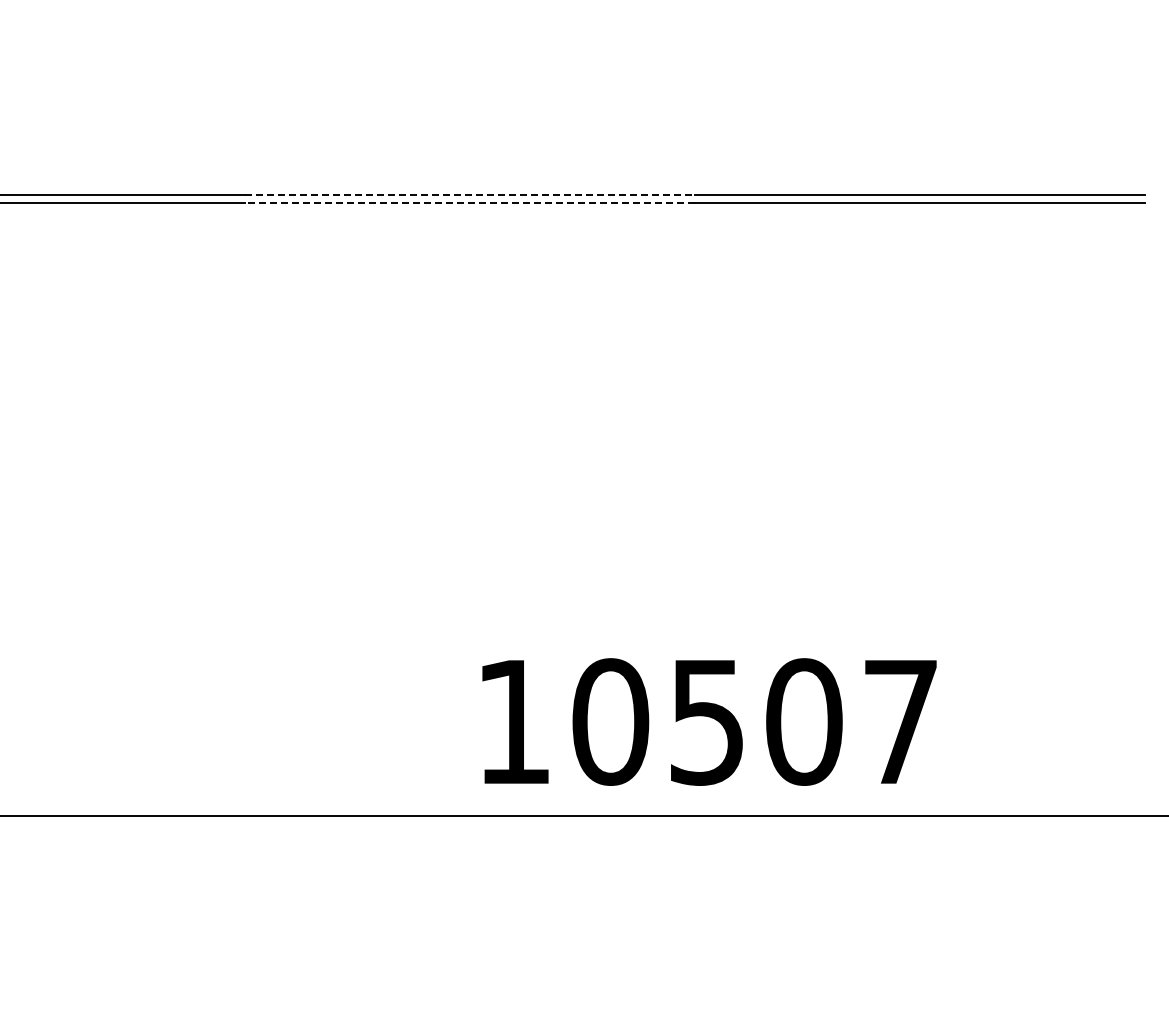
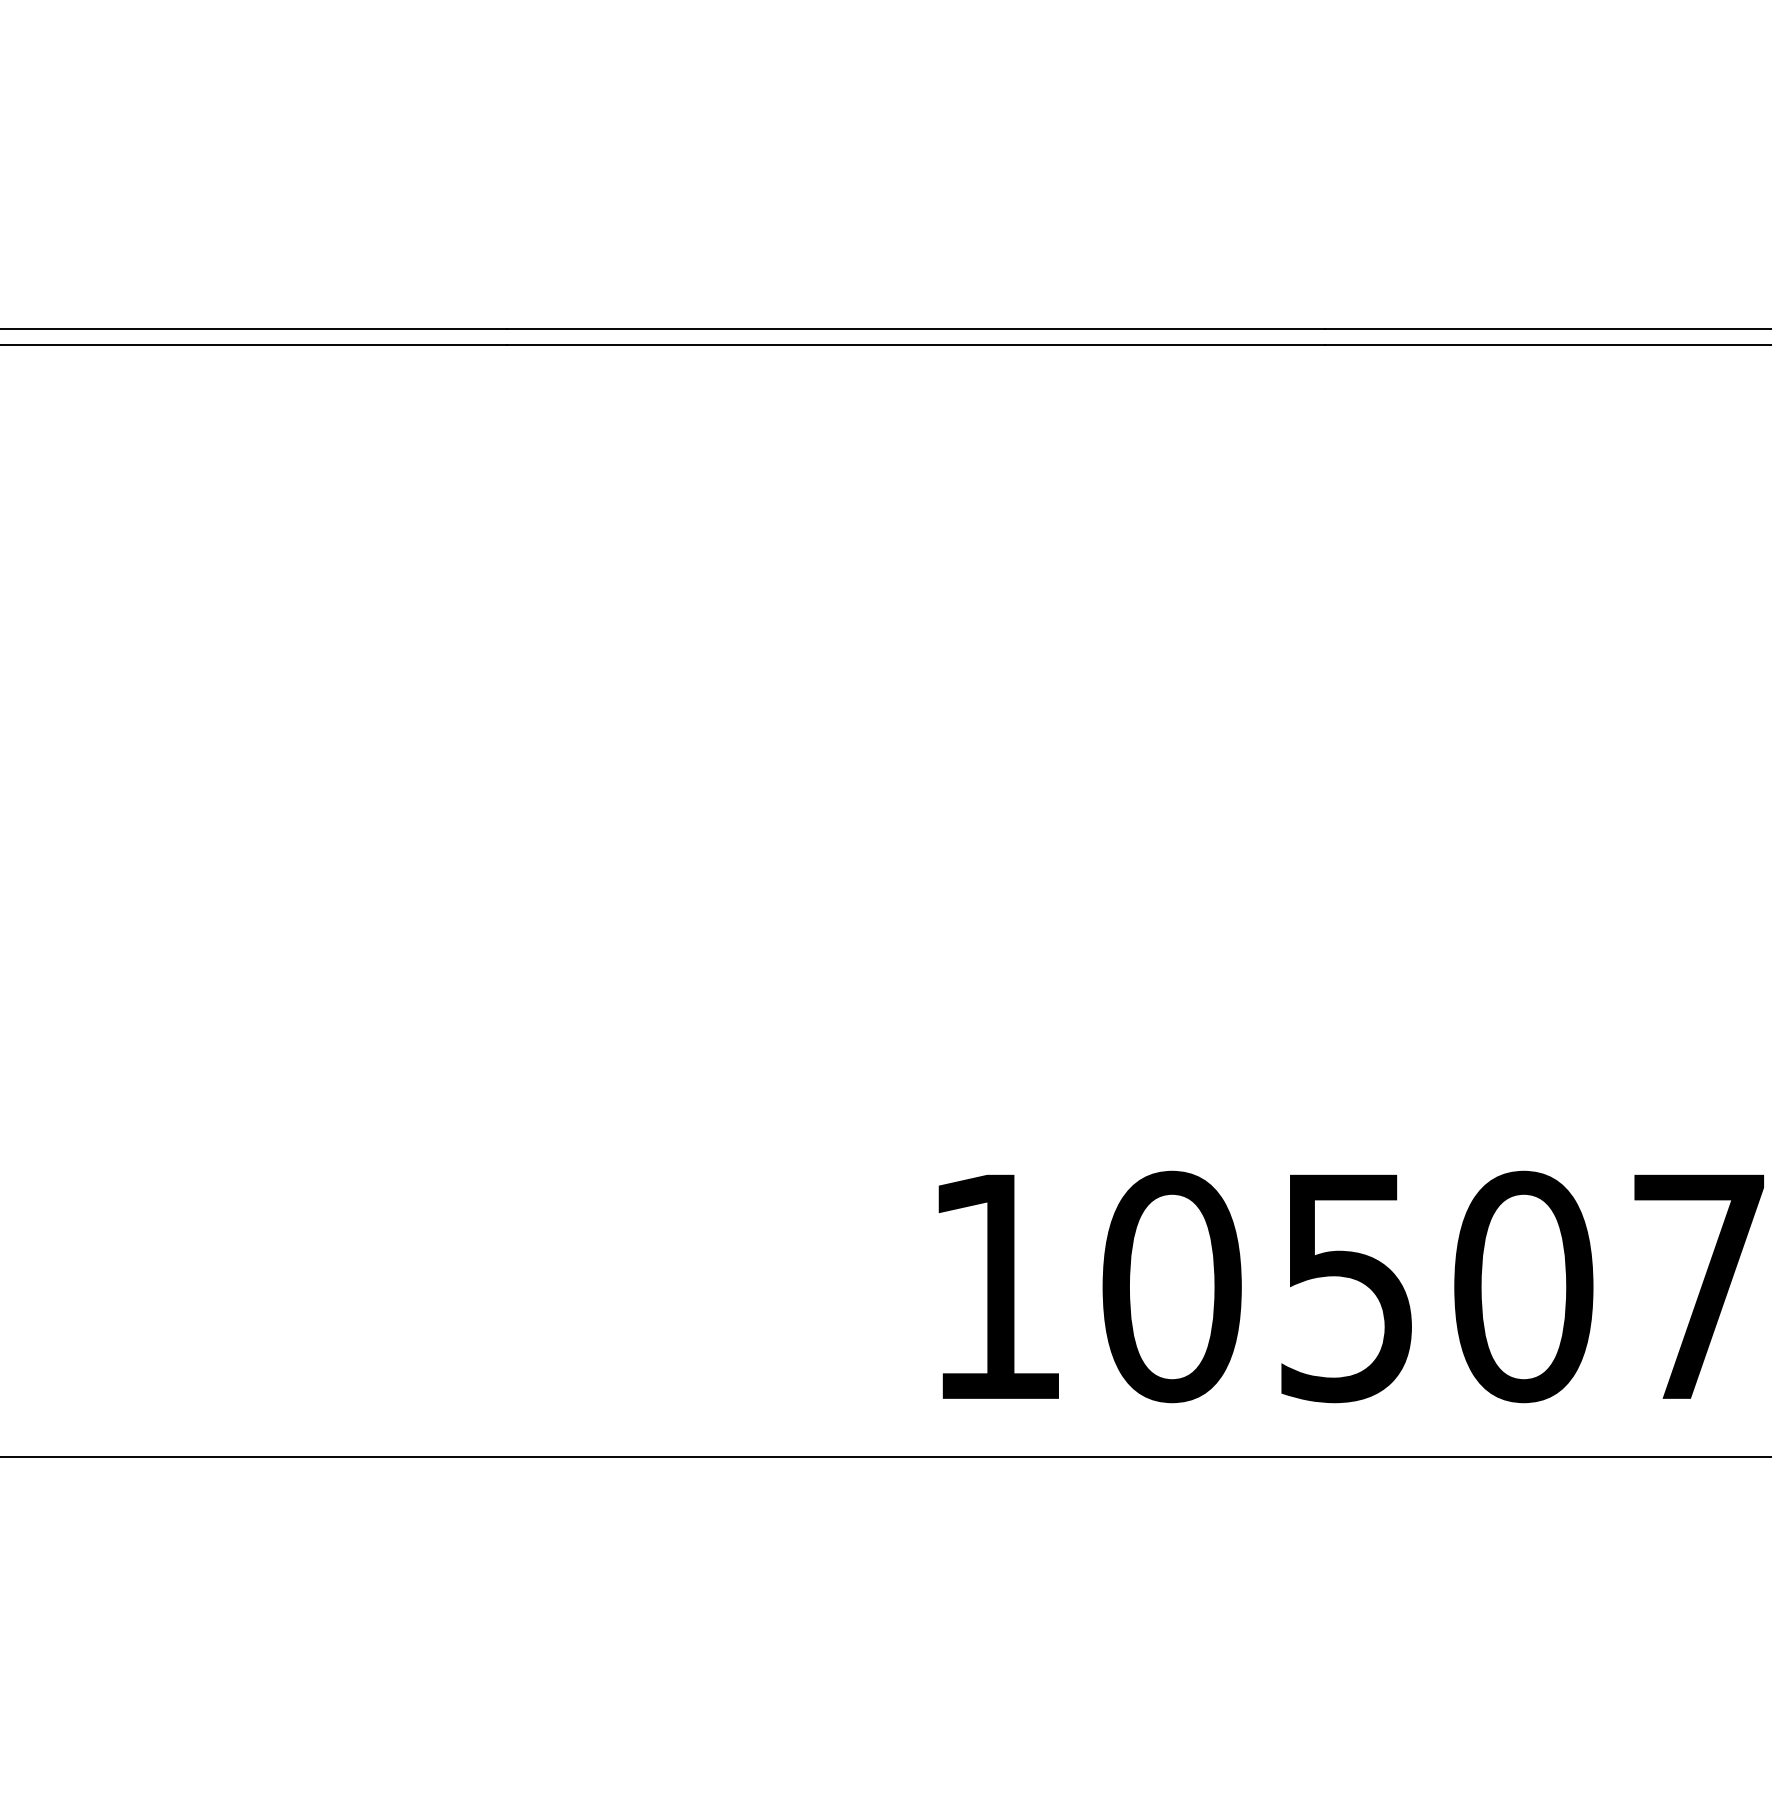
line: (470, 194) -> (917, 328), dashed -> solid
line: (469, 203) -> (915, 344), dashed -> solid

